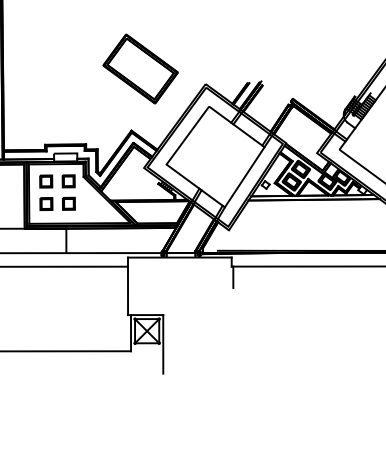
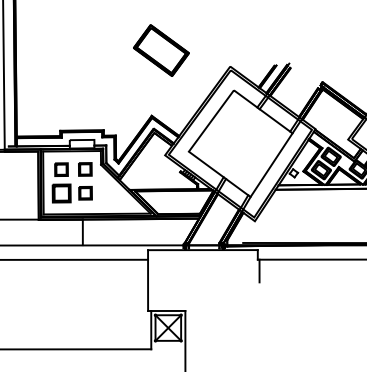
part: (140, 68) -> (161, 50), size x0.7
part: (46, 203) -> (61, 192), size x1.4

